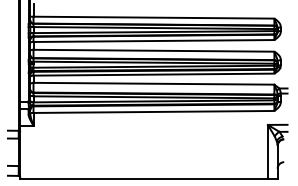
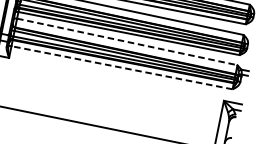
line: (154, 83) -> (127, 41), solid -> dashed
line: (153, 111) -> (121, 67), solid -> dashed

